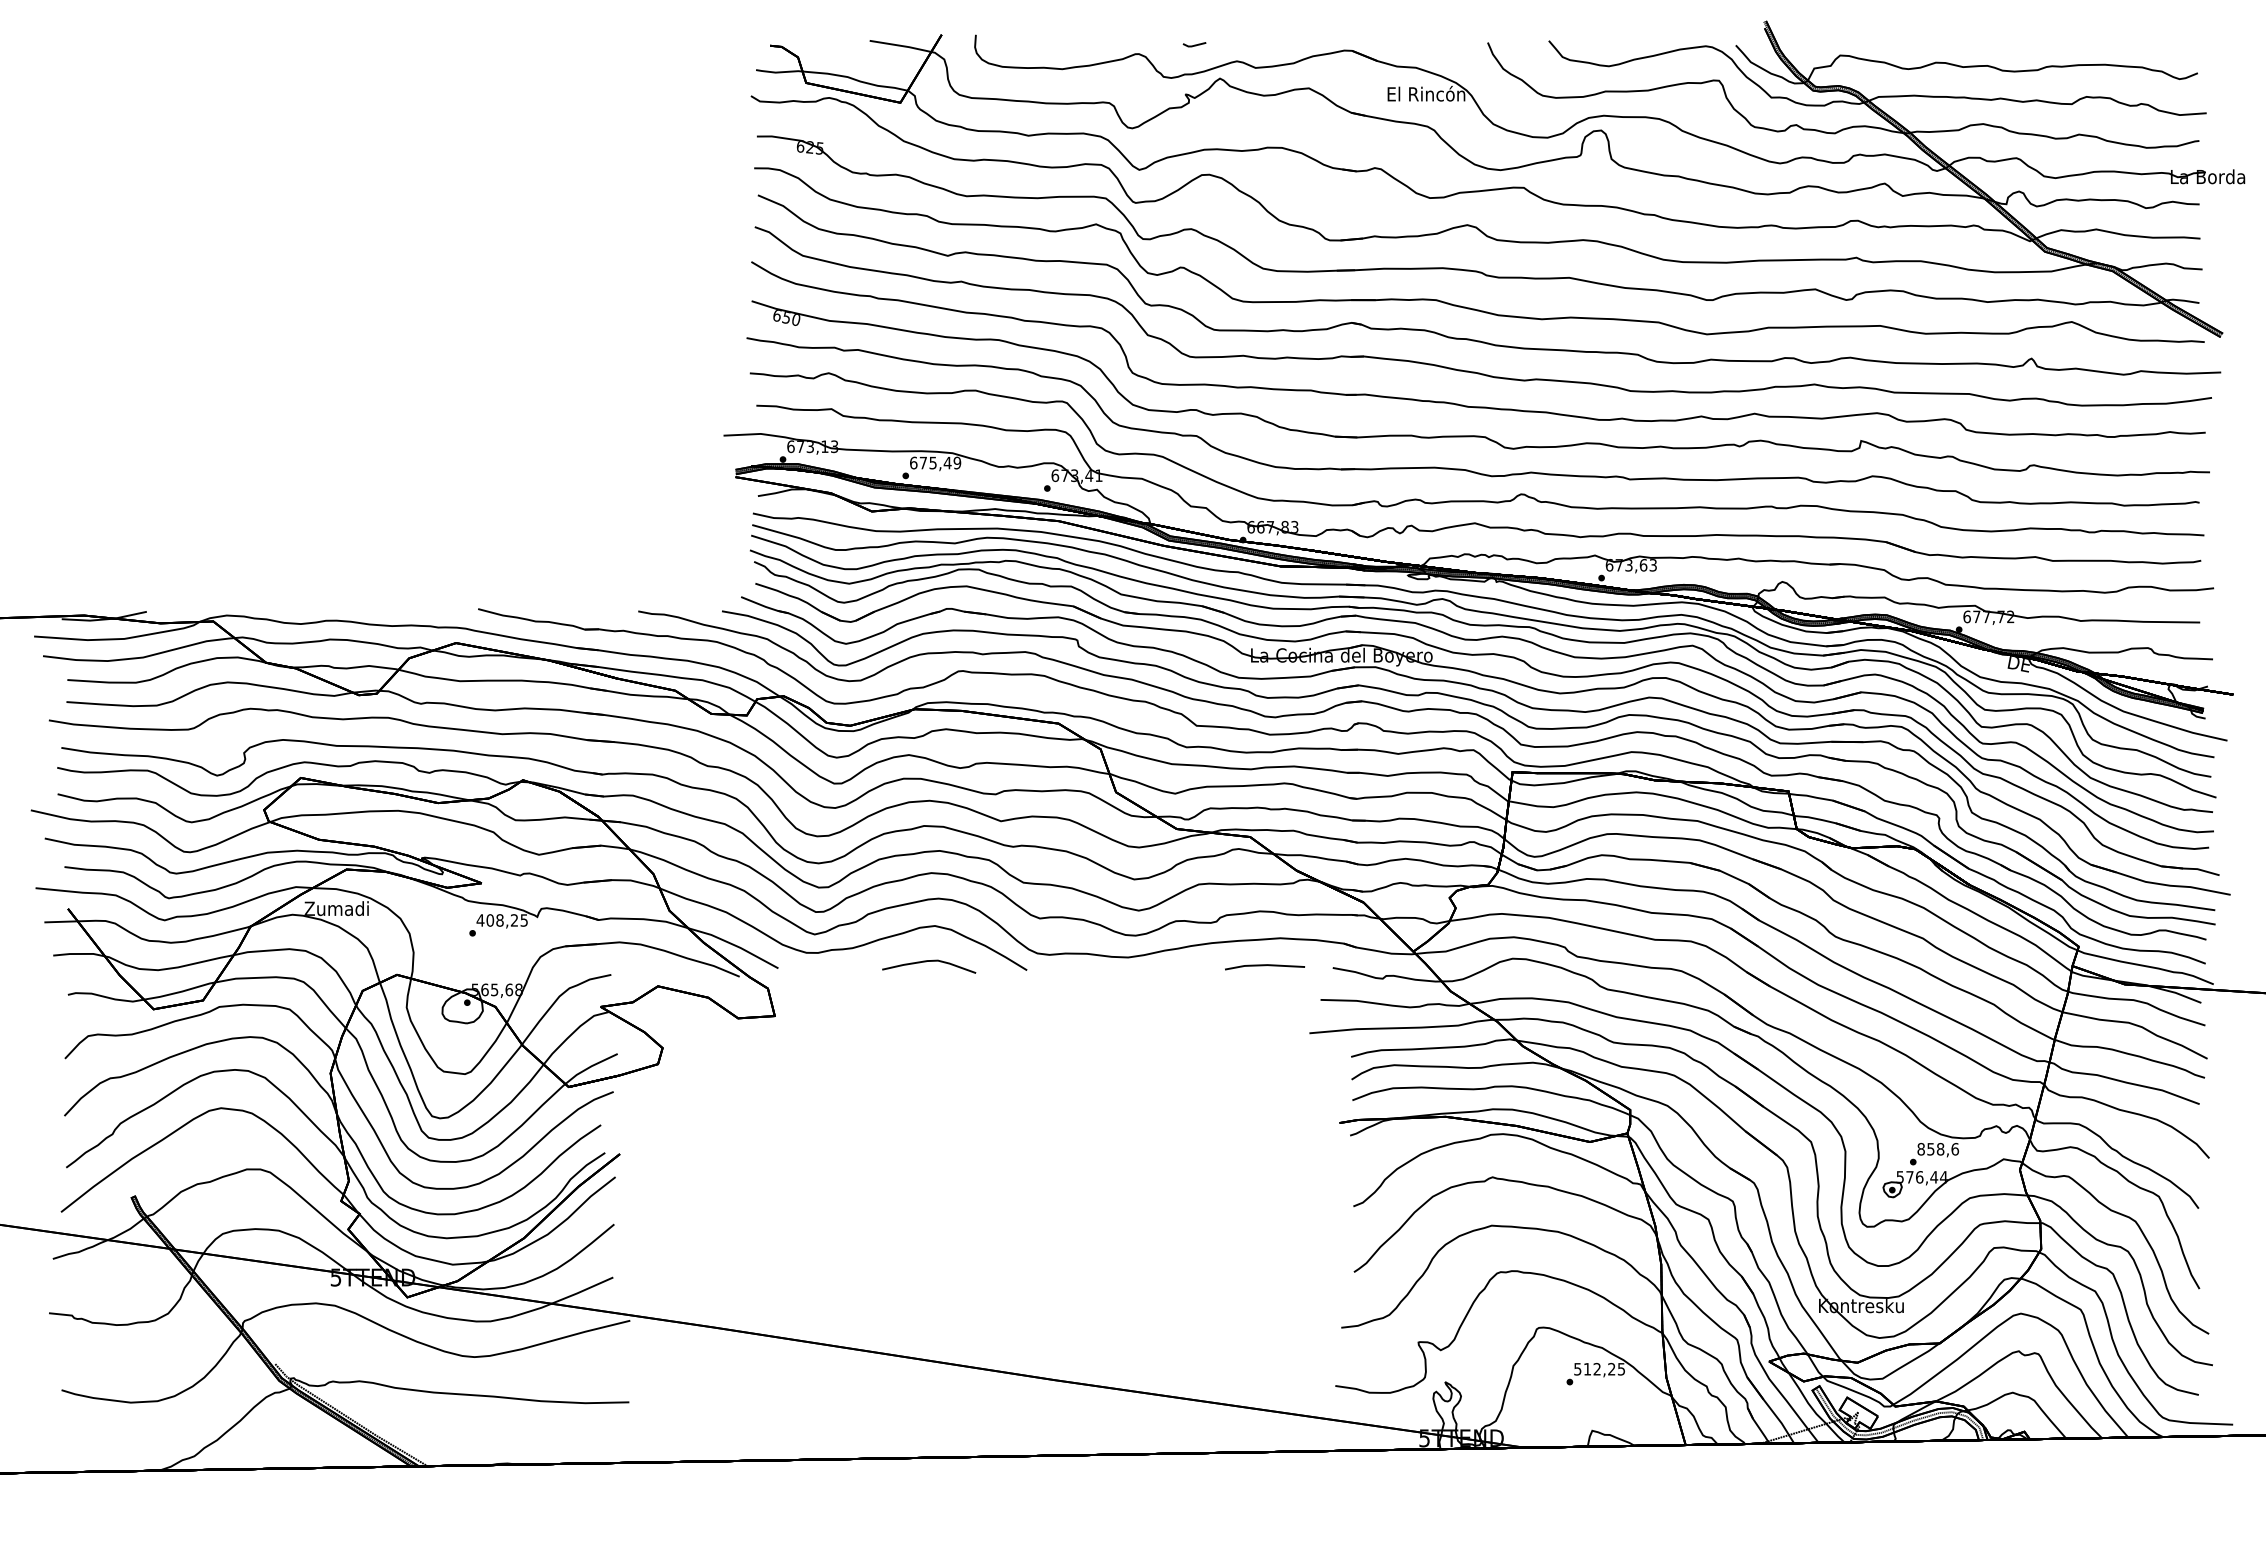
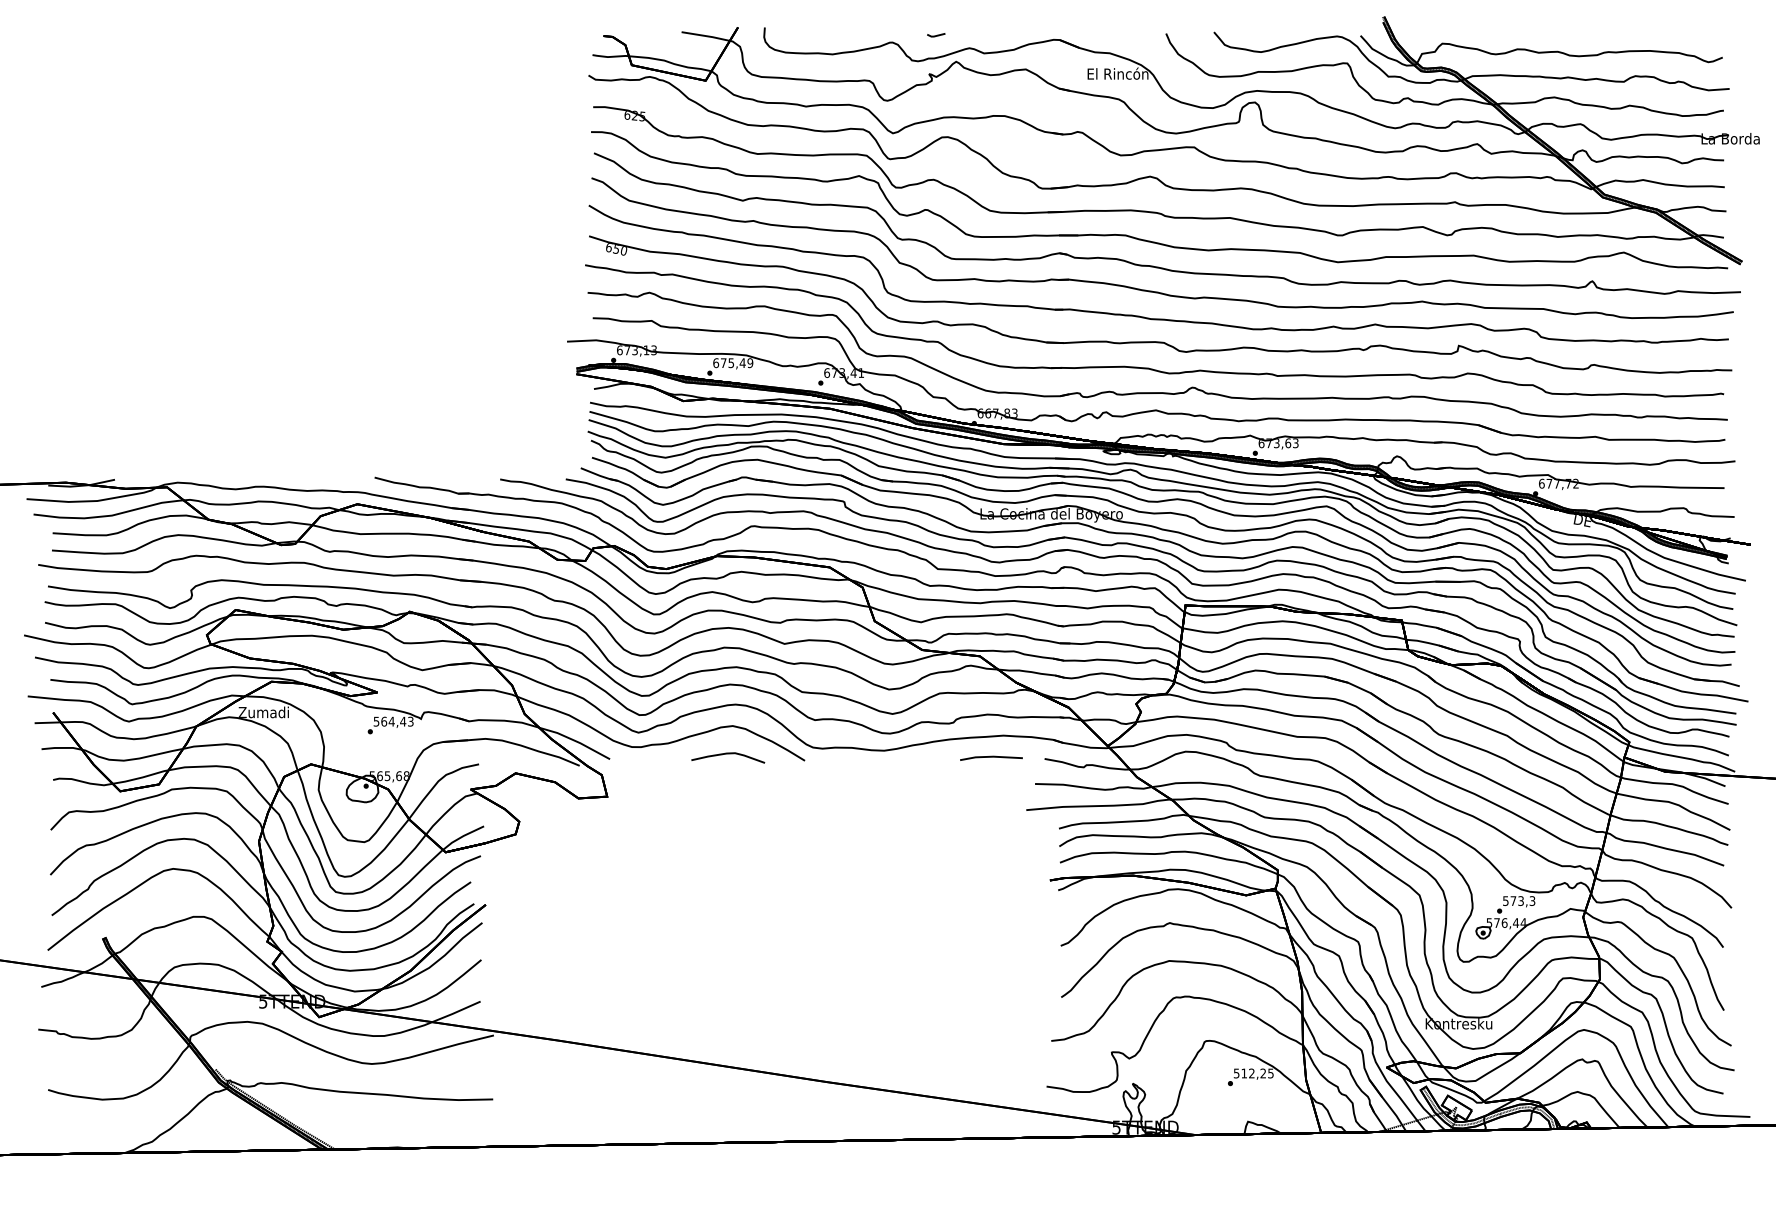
text: (502, 920) -> (393, 721), 408,25 -> 564,43
text: (1938, 1148) -> (1519, 900), 858,6 -> 573,3

